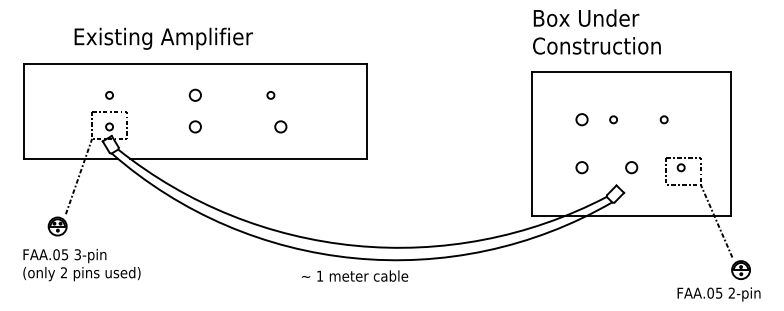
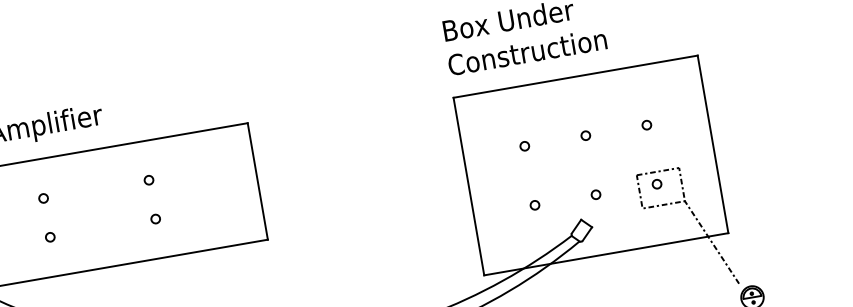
circle: (194, 95) -> (42, 198), size x0.62
circle: (270, 95) -> (148, 180), moved
circle: (581, 119) -> (524, 146), size x0.62
circle: (613, 119) -> (585, 135), moved
circle: (663, 119) -> (645, 124), moved
circle: (194, 126) -> (49, 236), size x0.62
circle: (280, 126) -> (155, 218), size x0.62
circle: (581, 167) -> (534, 205), size x0.62
circle: (631, 167) -> (595, 194), size x0.62

